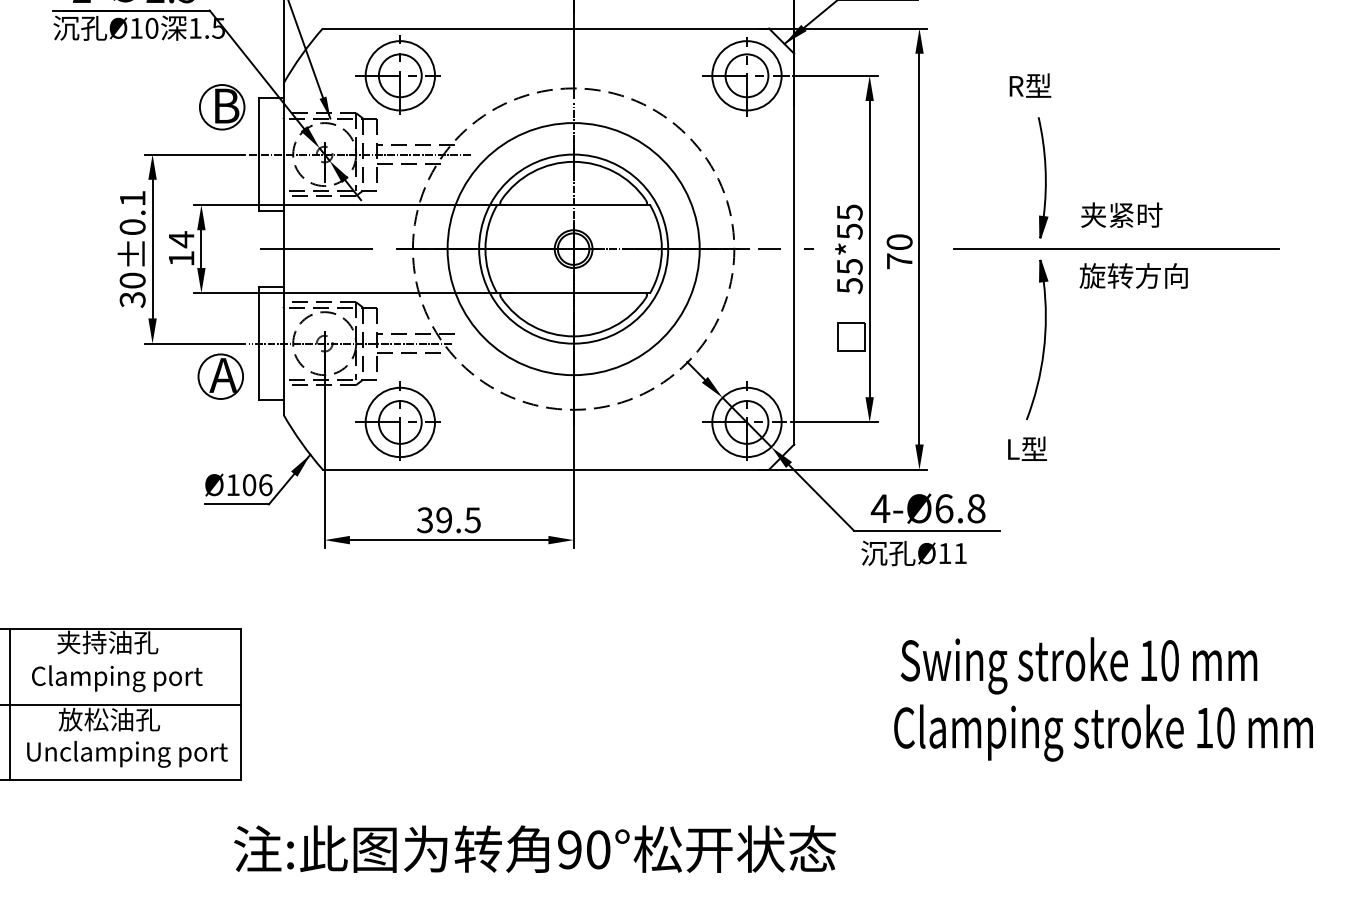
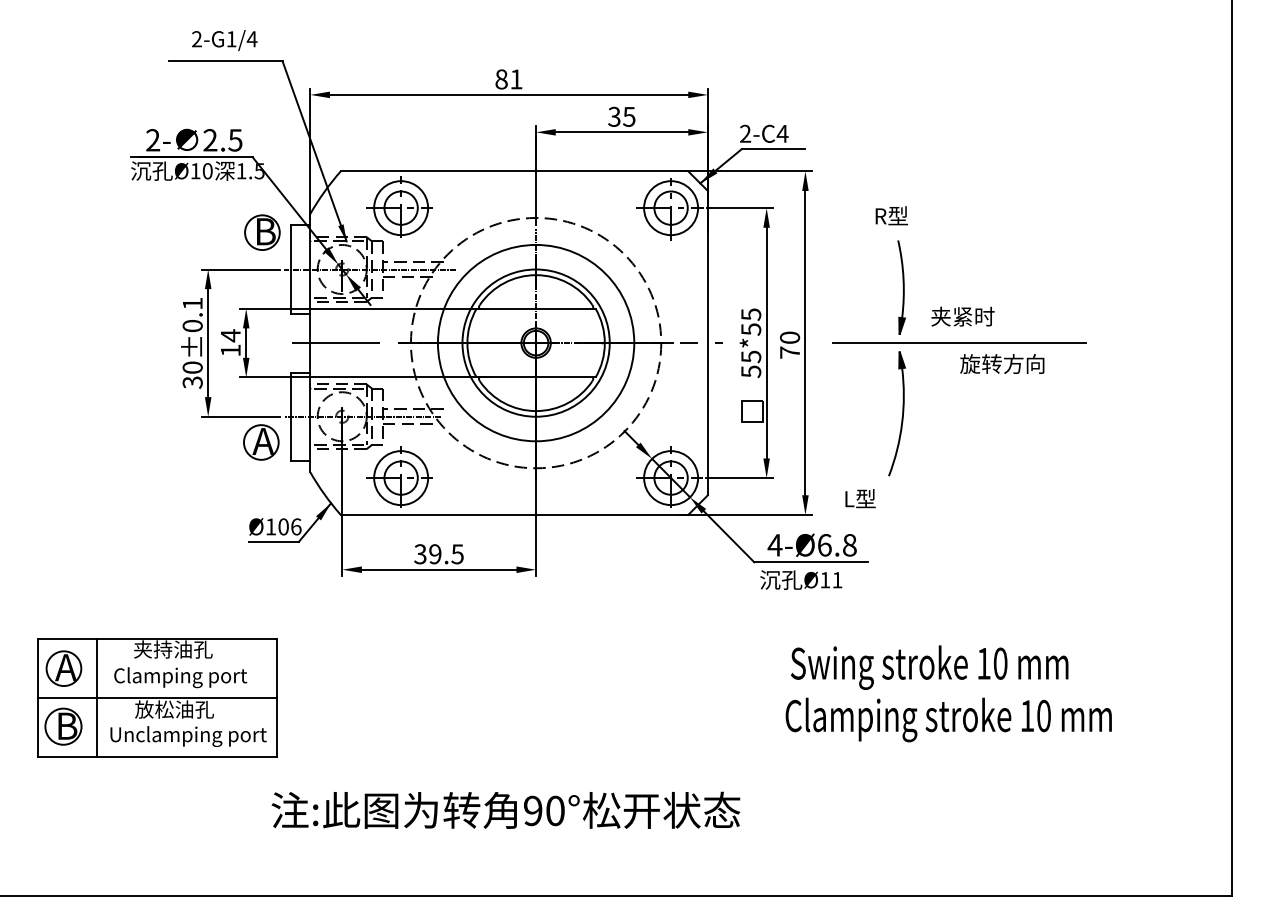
text: (1134, 275) -> (1002, 363), moved
text: (1027, 448) -> (860, 498), moved

